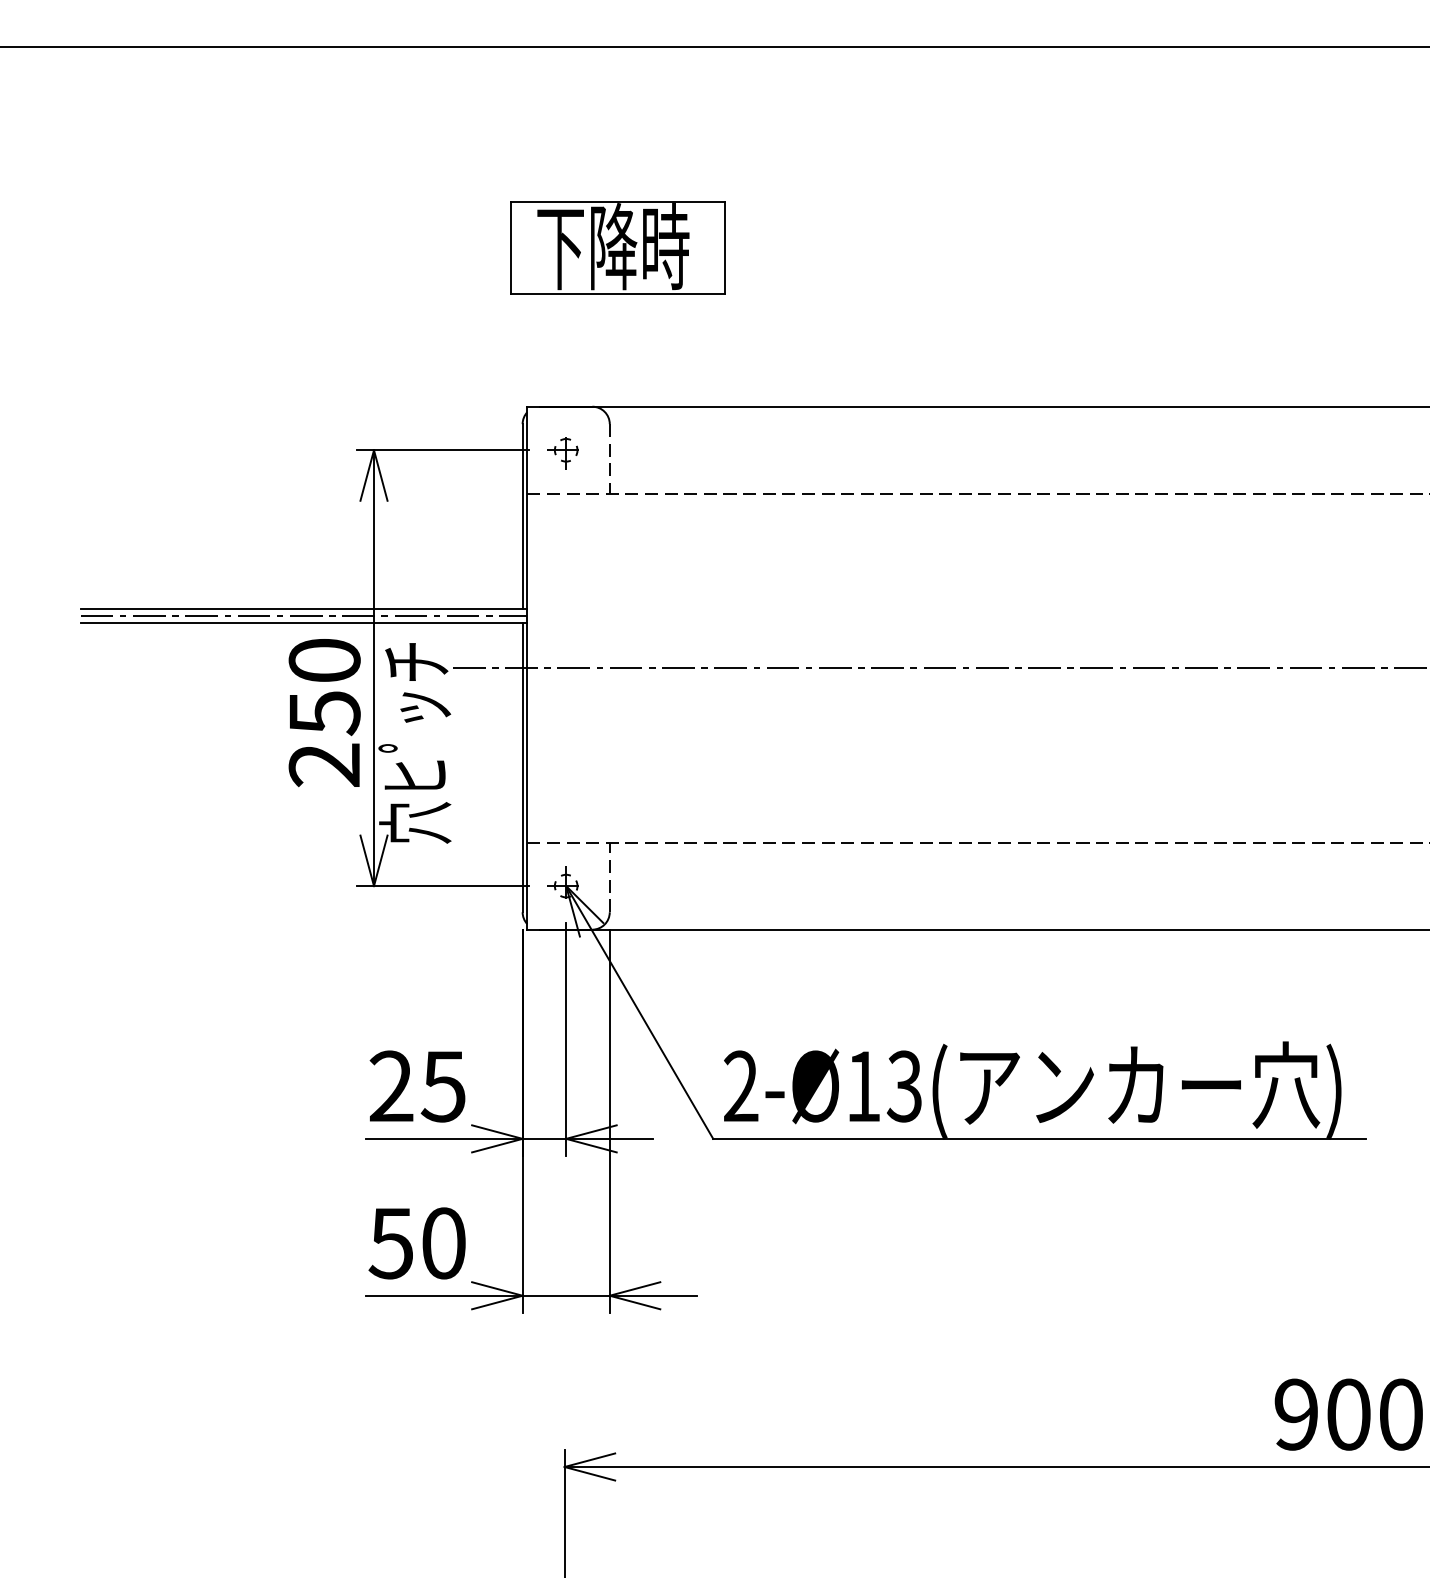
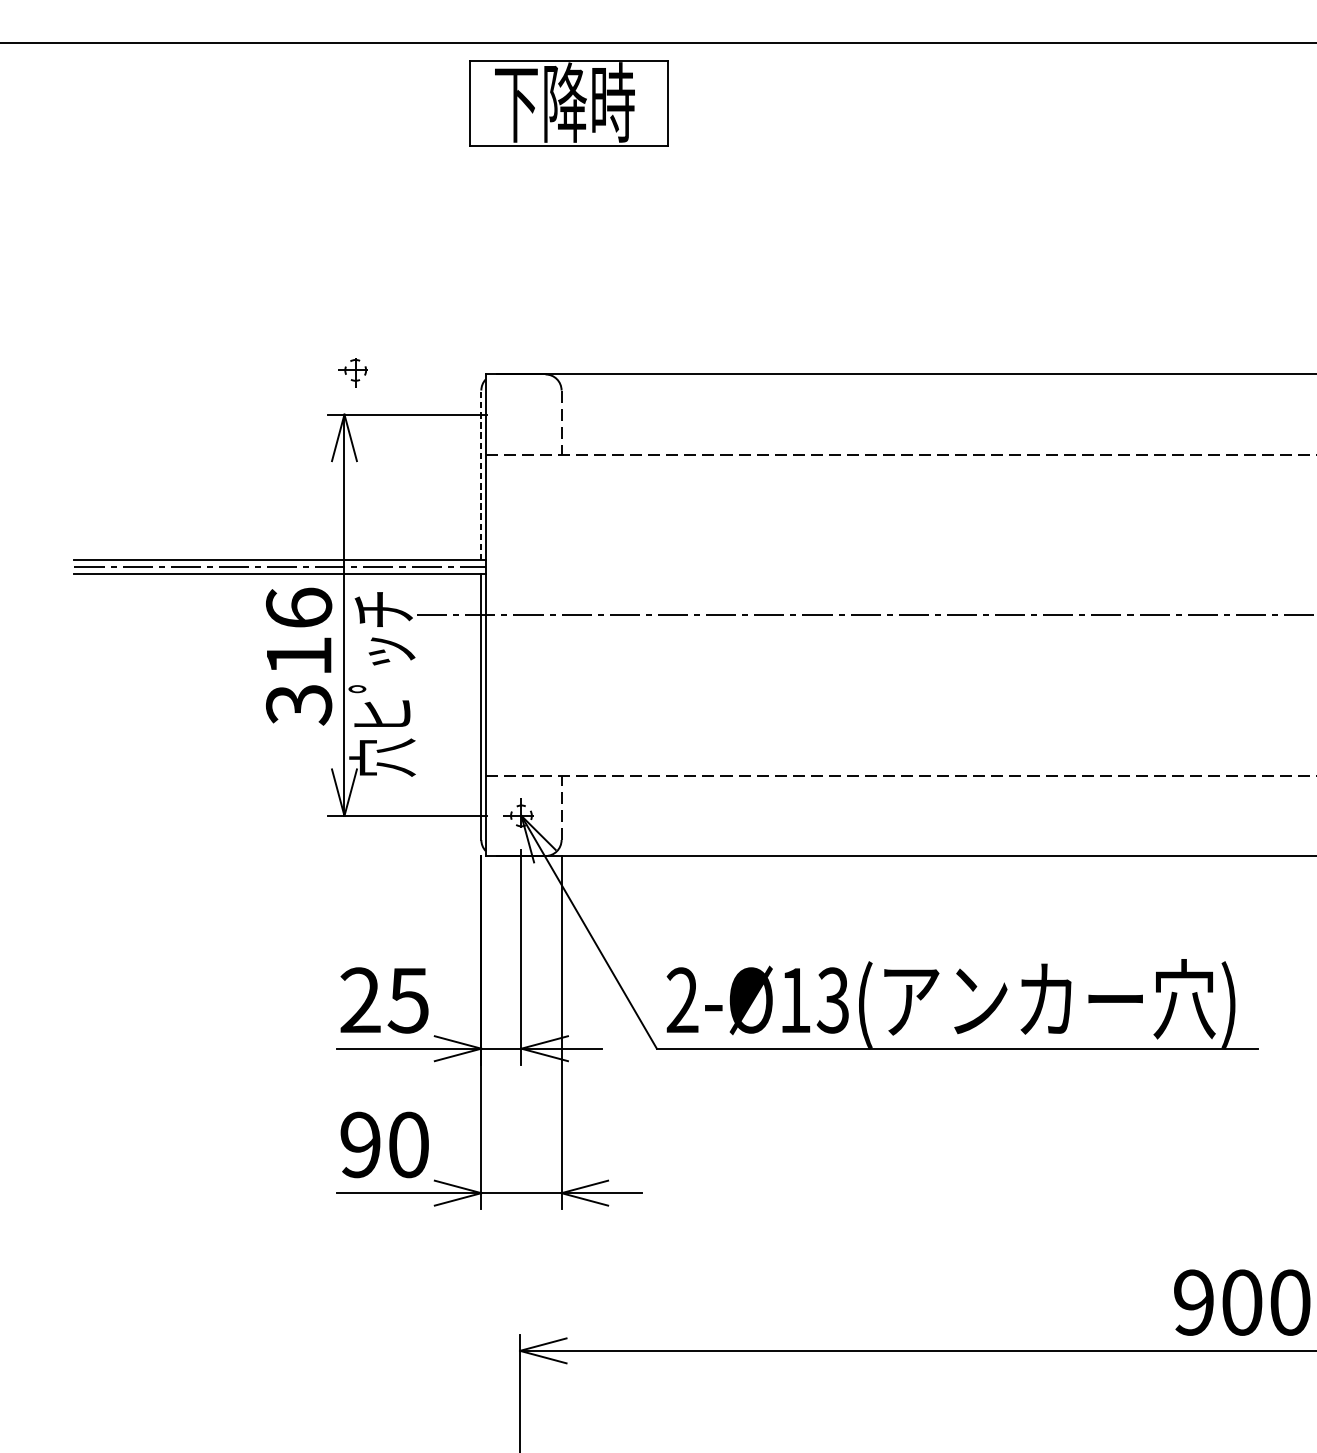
part: (617, 247) -> (568, 103), moved
part: (562, 453) -> (352, 373), moved
line: (522, 515) -> (481, 474), solid -> dashed
text: (324, 713) -> (298, 656), 250 -> 316
text: (390, 1243) -> (359, 1145), 50 -> 90

